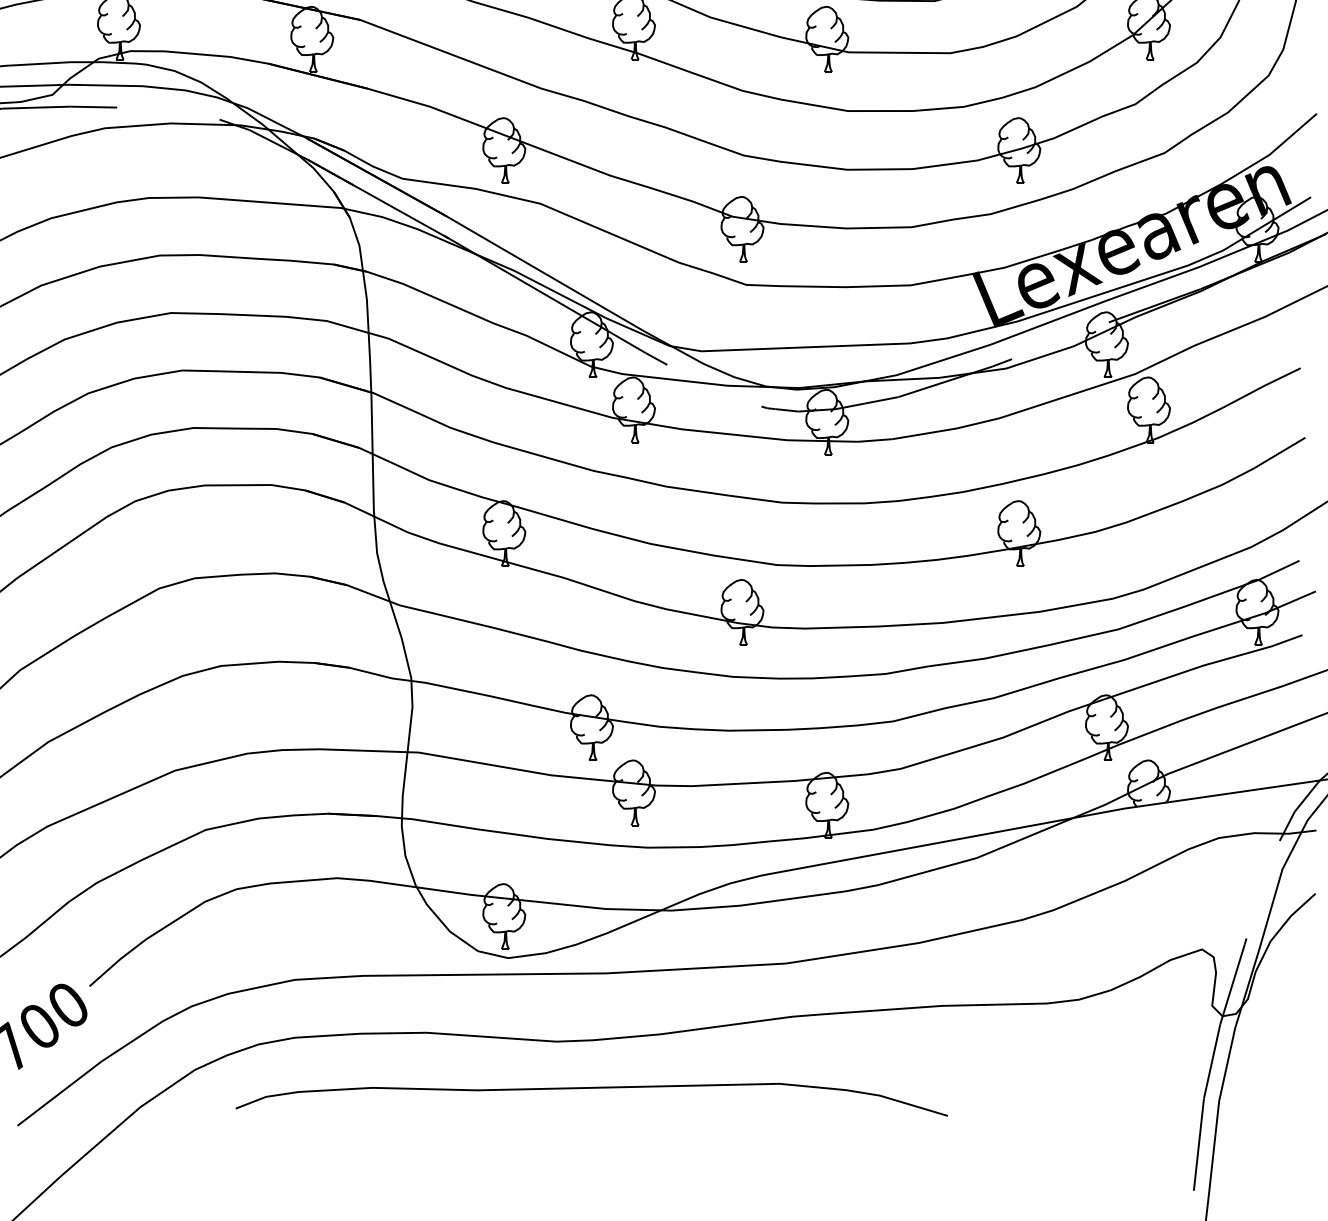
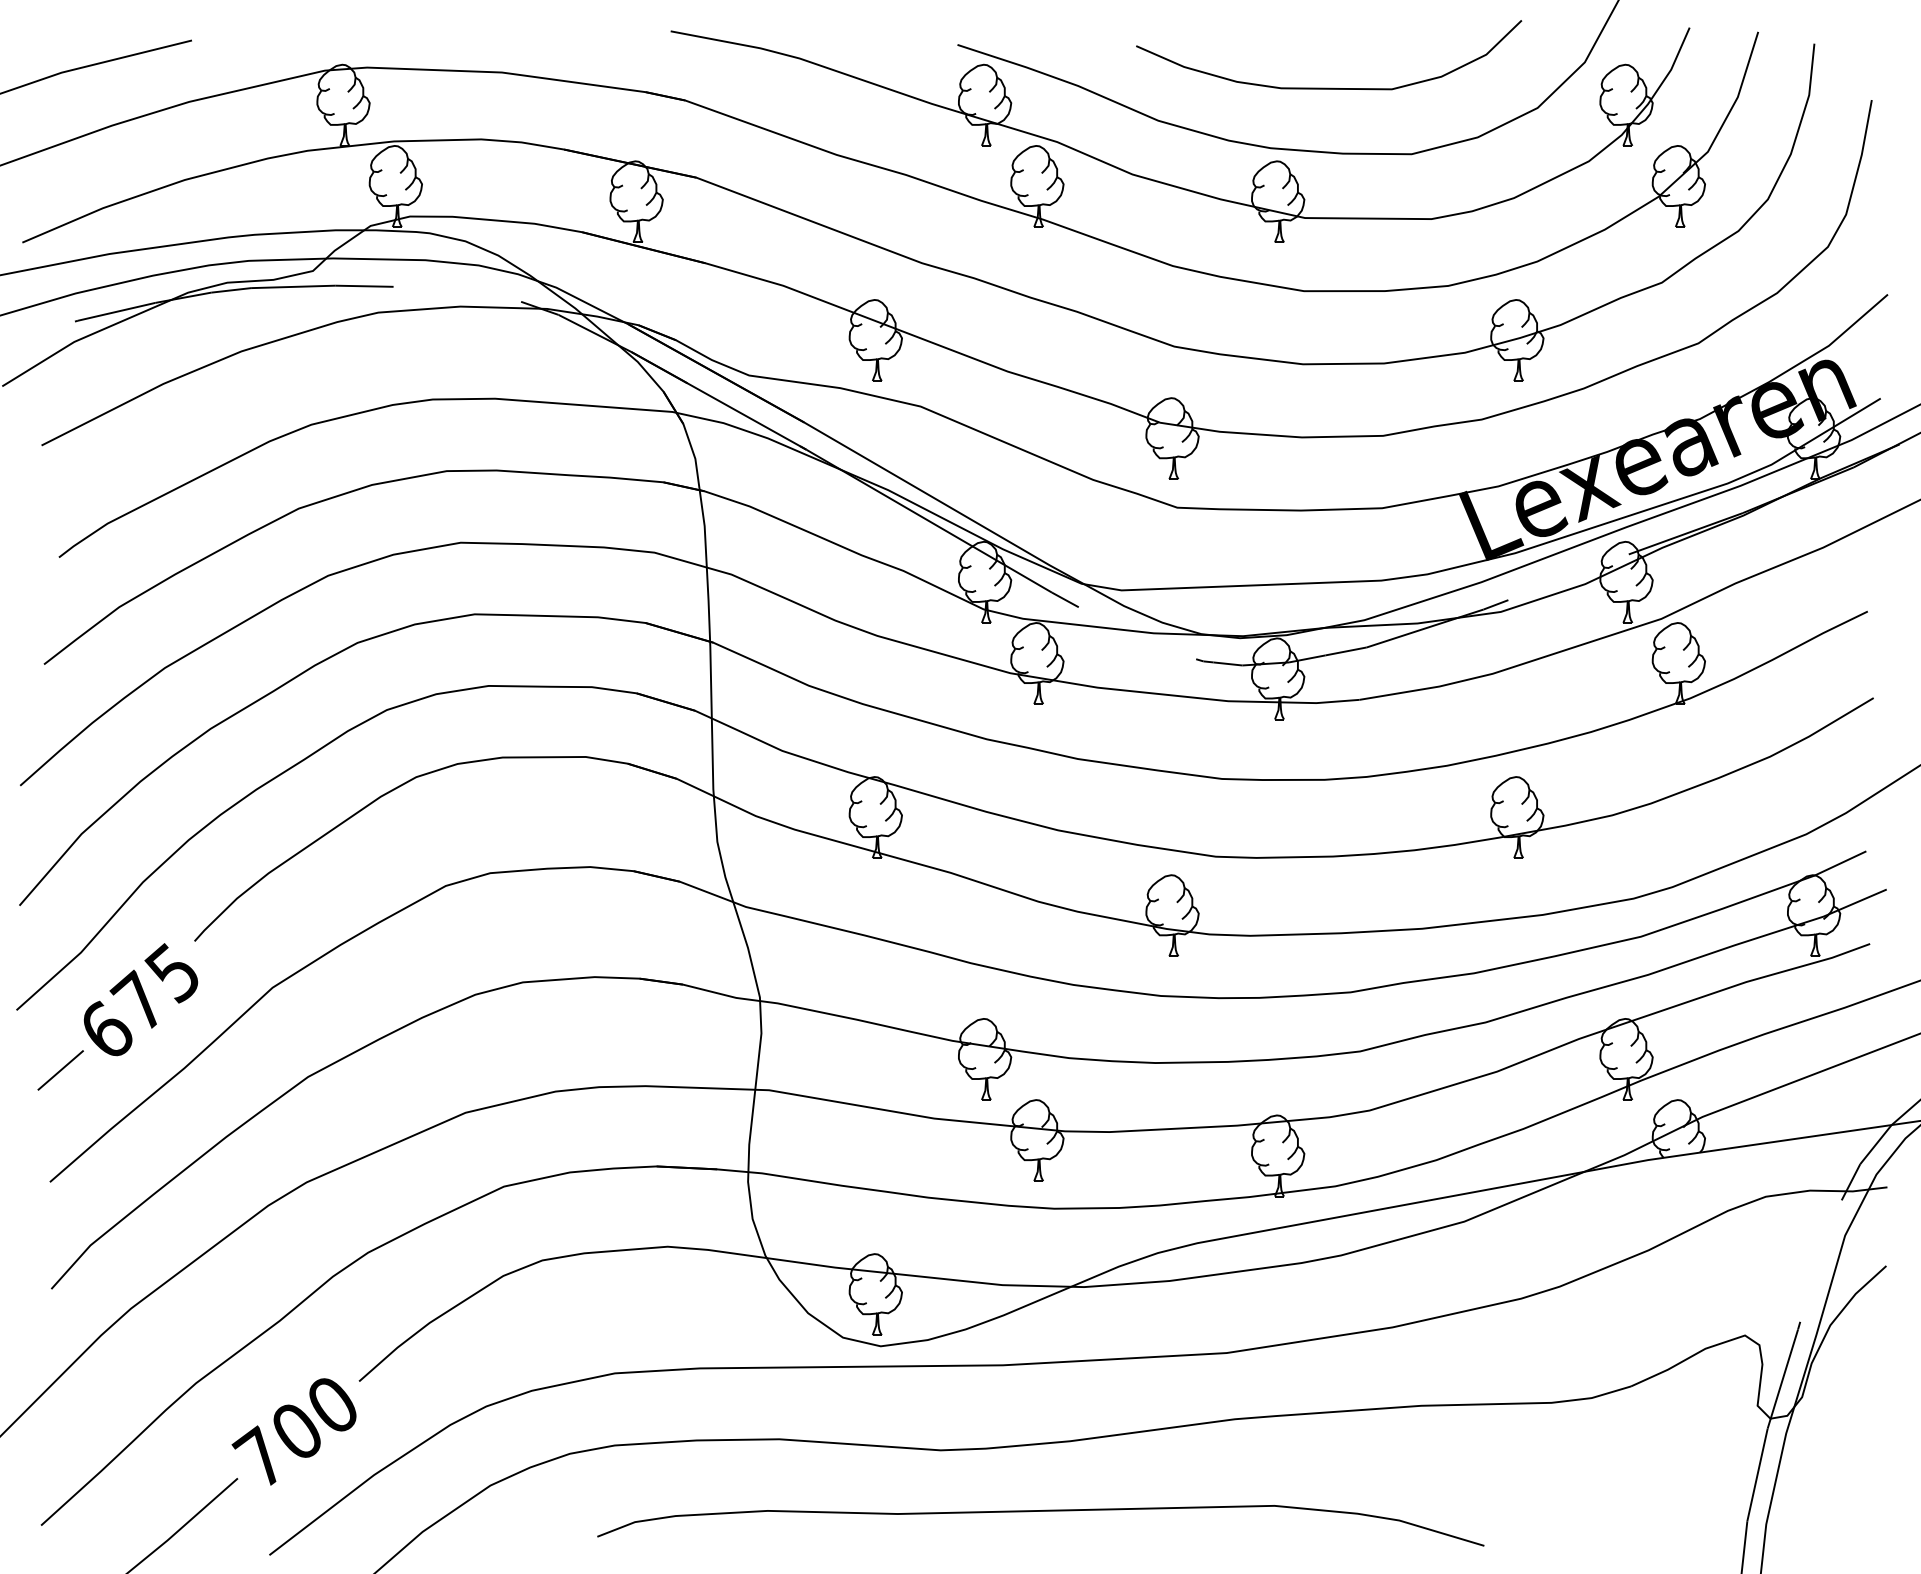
curve: (591, 1088) -> (1040, 1511), moved

